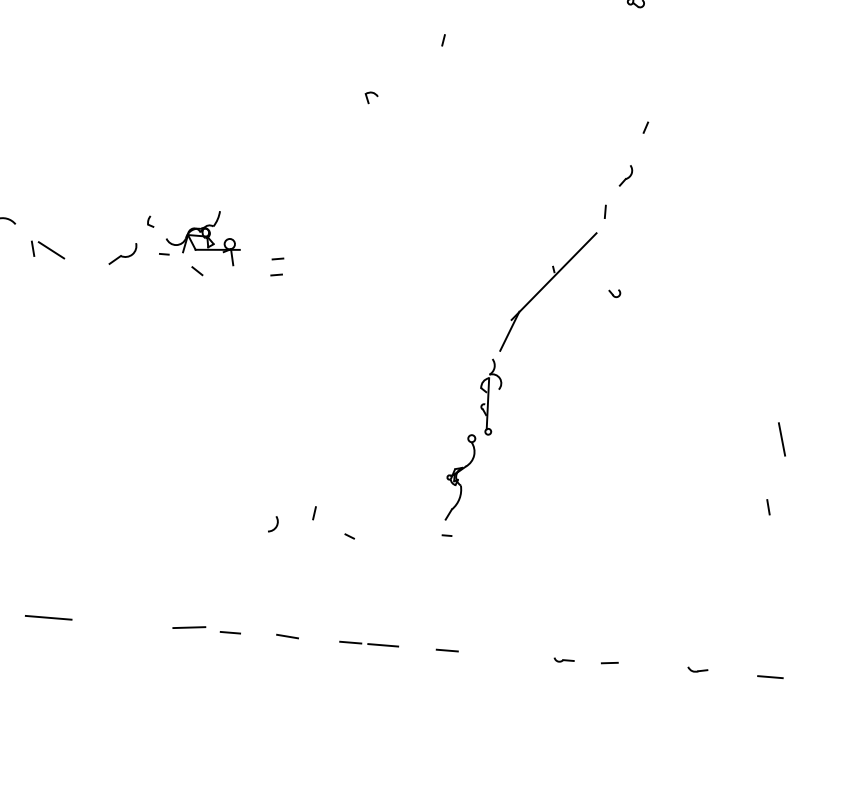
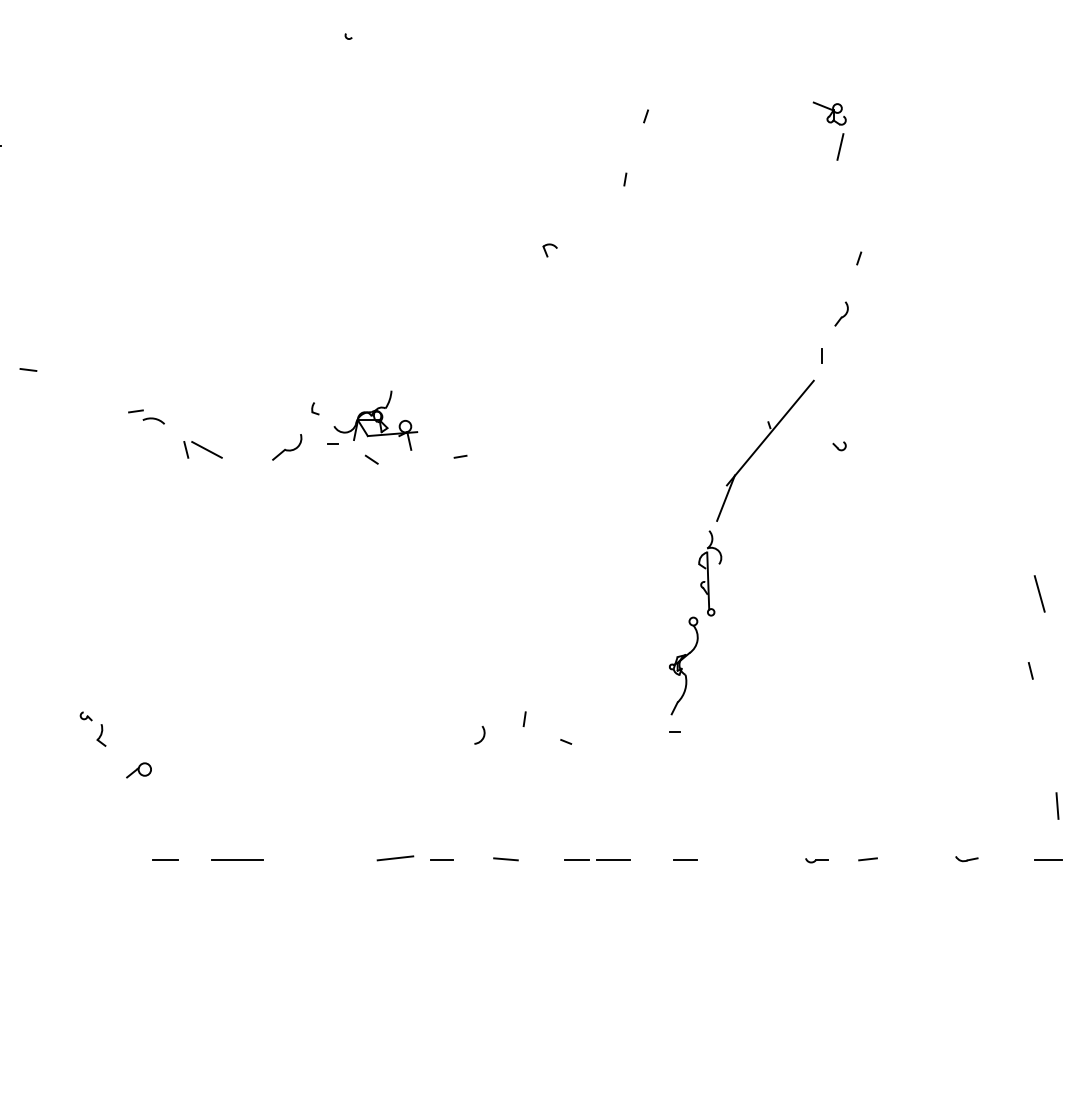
line: (637, 26) -> (840, 146), added
line: (277, 258) -> (460, 438), removed
line: (782, 629) -> (1057, 805), added

